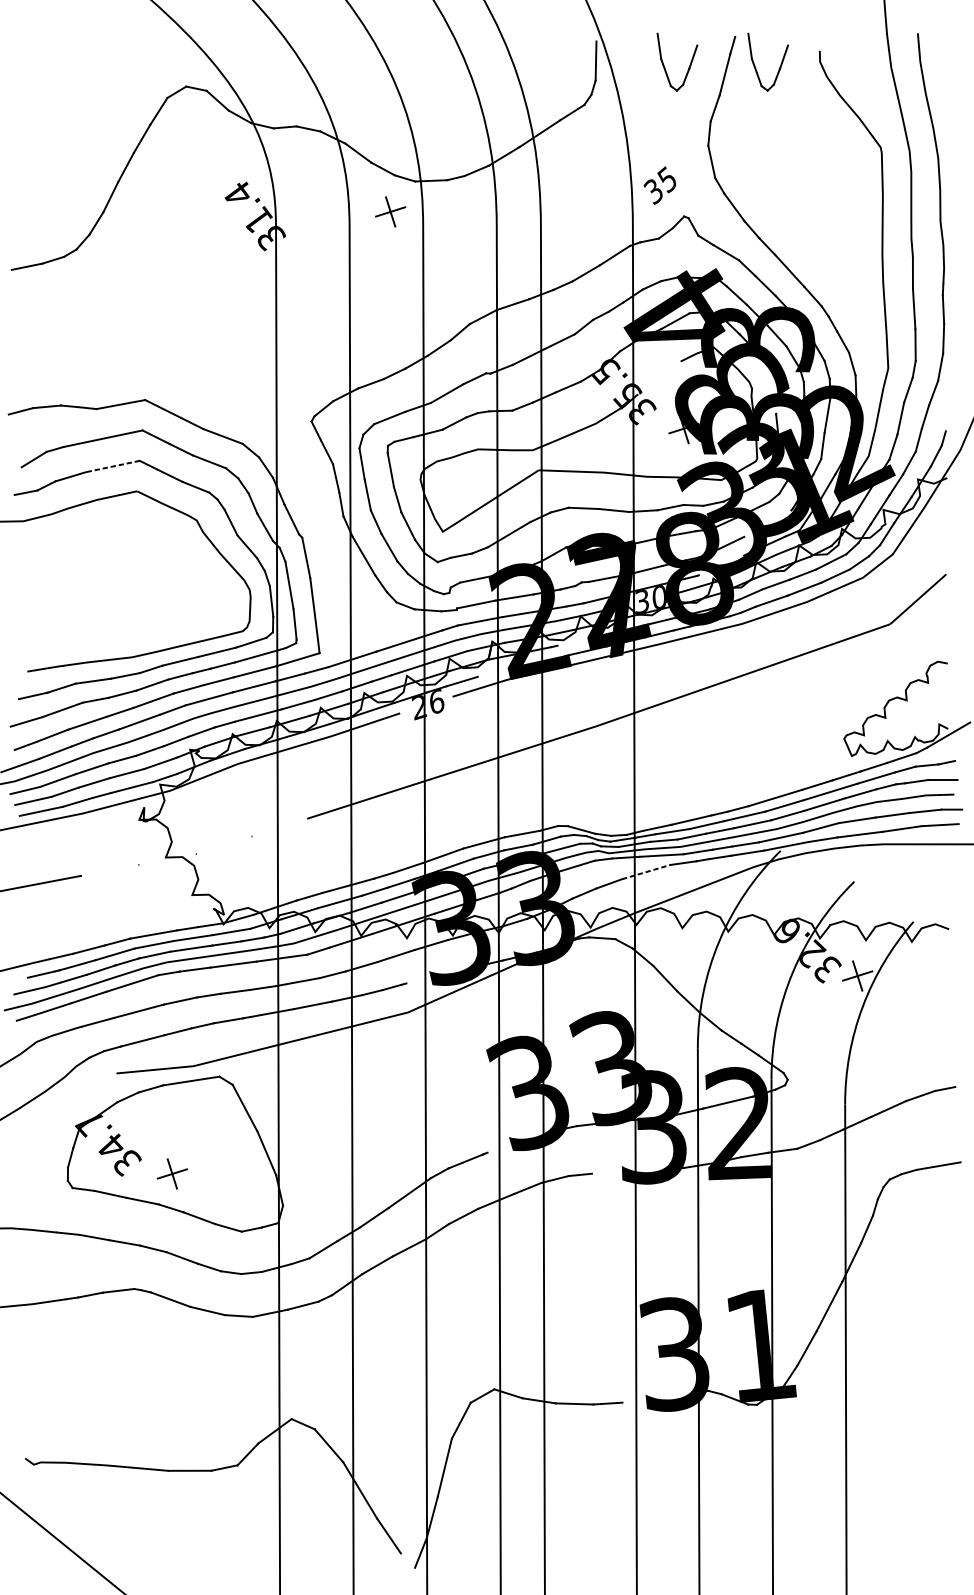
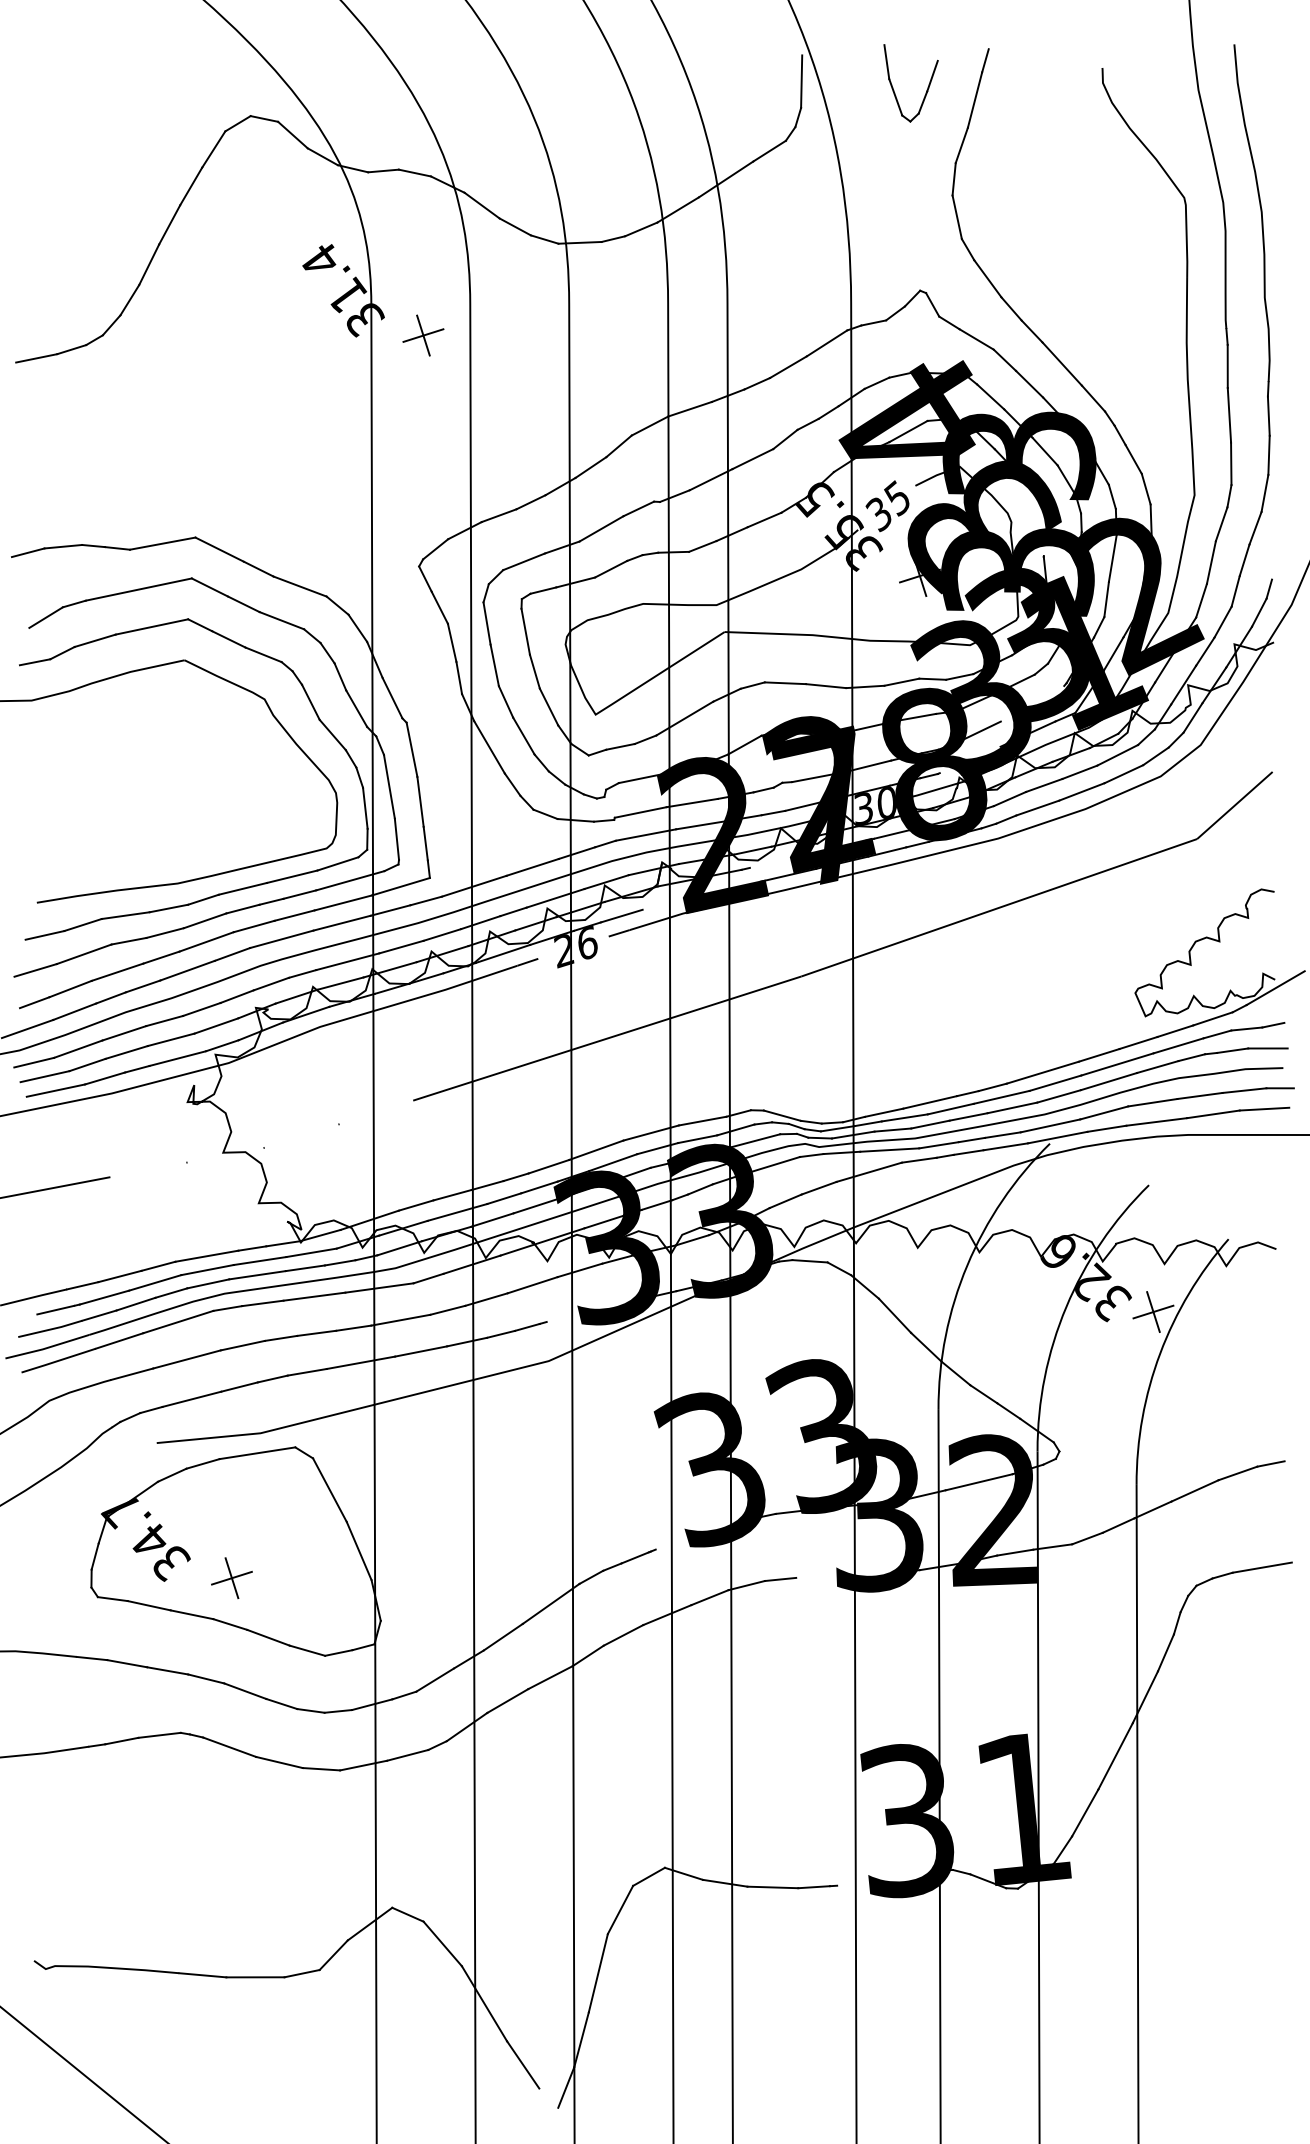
part: (755, 65) -> (1015, 87), removed
text: (659, 185) -> (887, 506), moved
part: (390, 211) -> (423, 335), moved
line: (112, 466) -> (151, 626), dashed -> solid
line: (646, 872) -> (869, 1172), dashed -> solid

